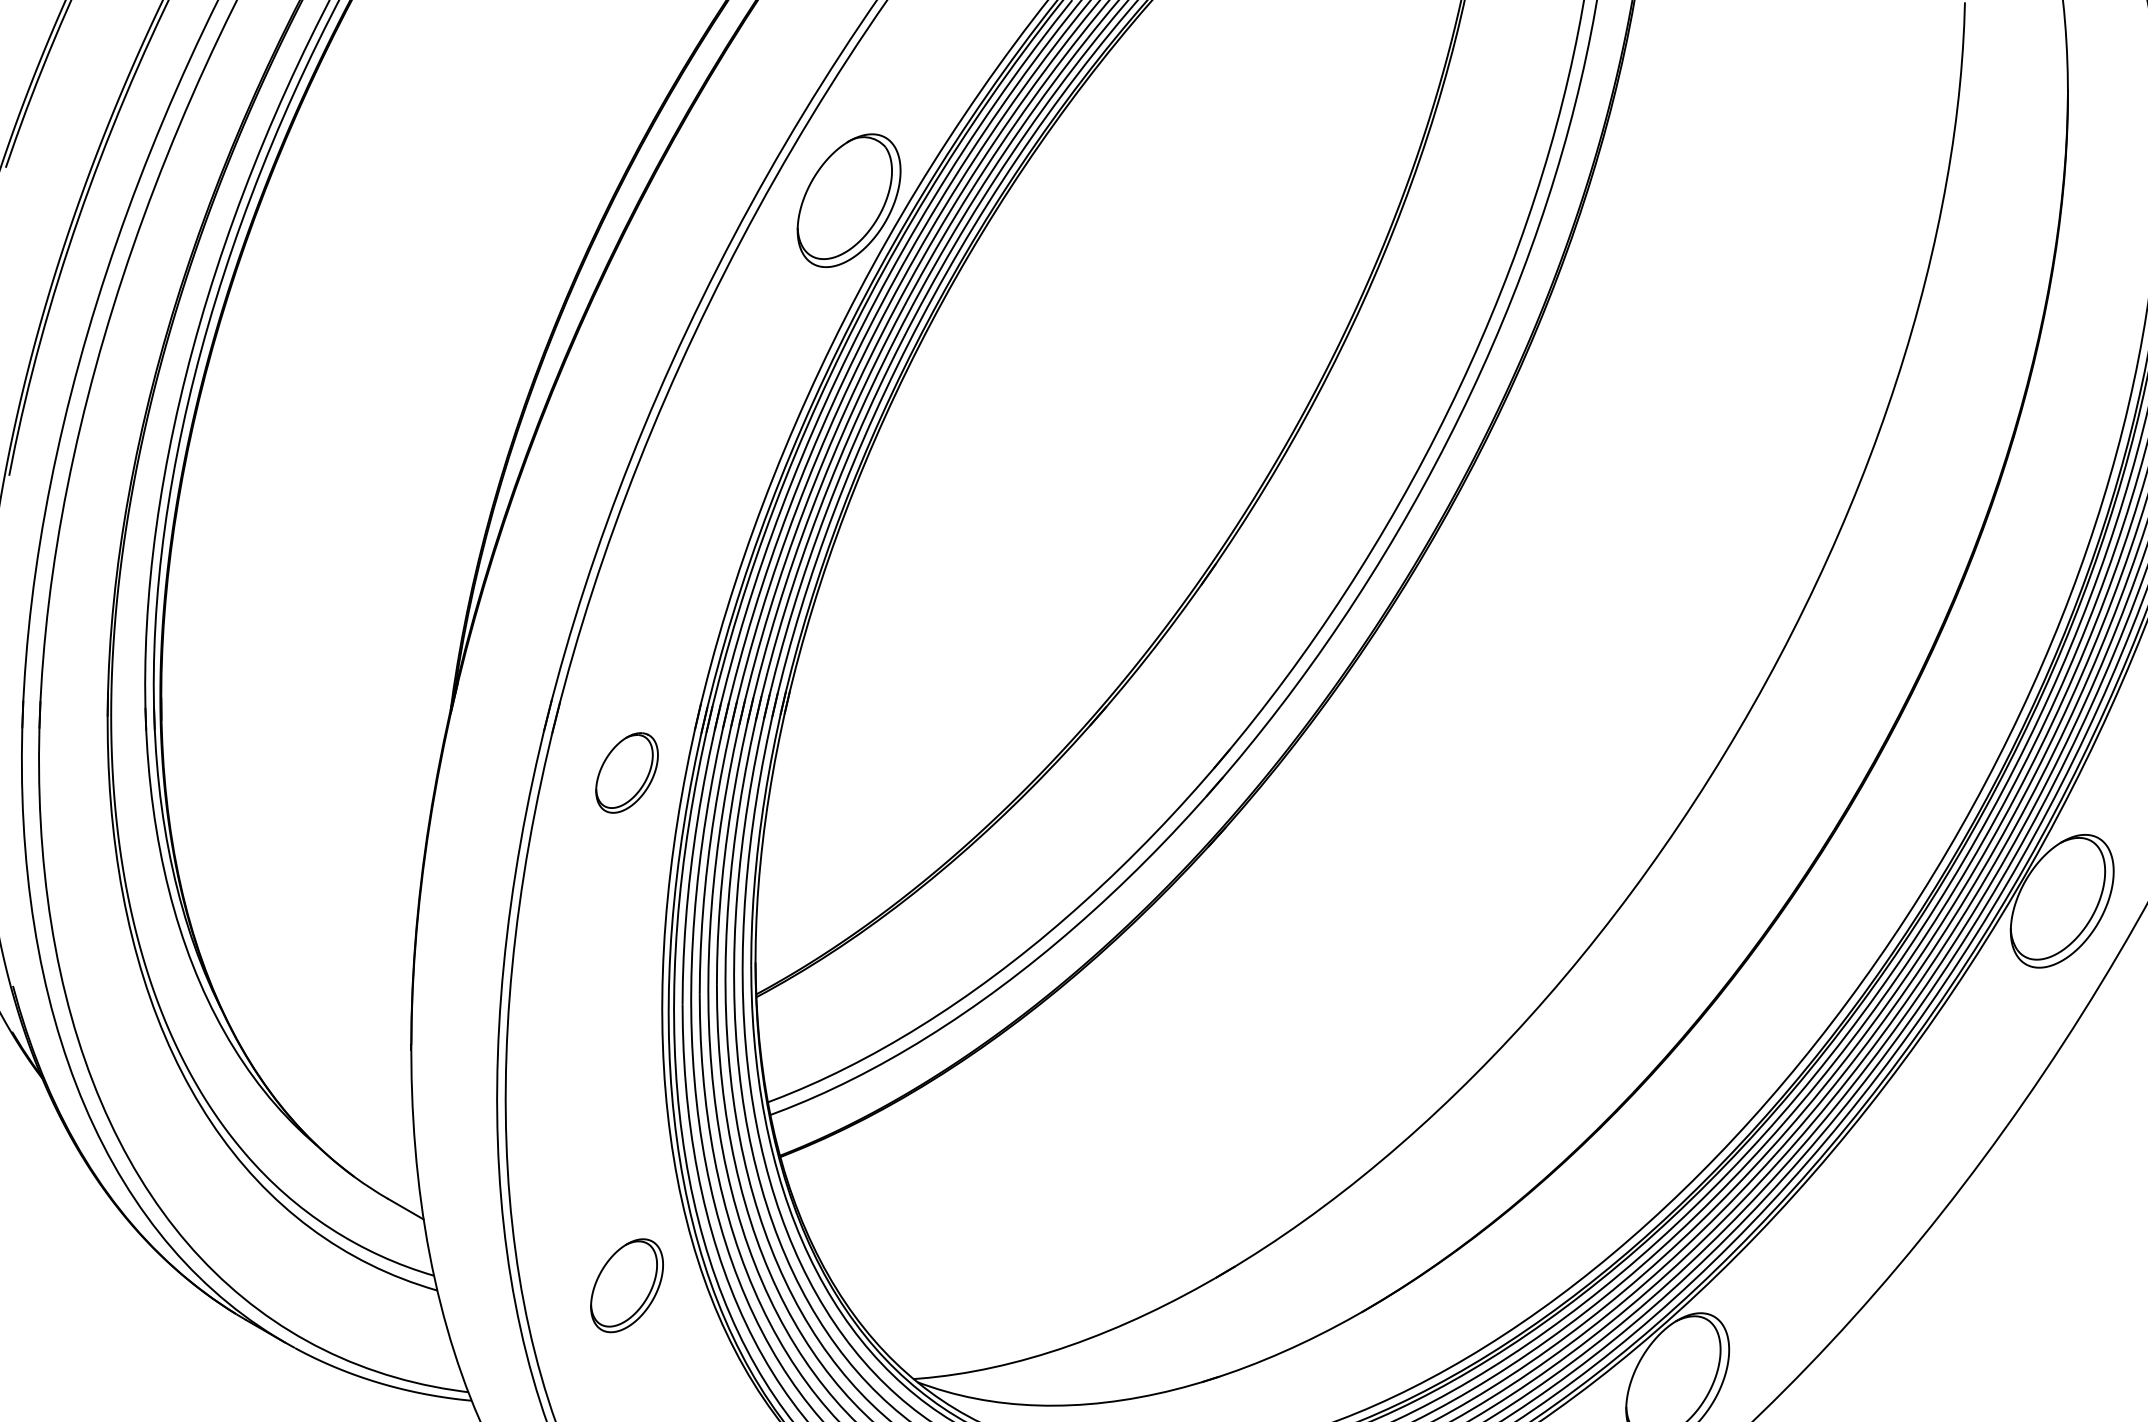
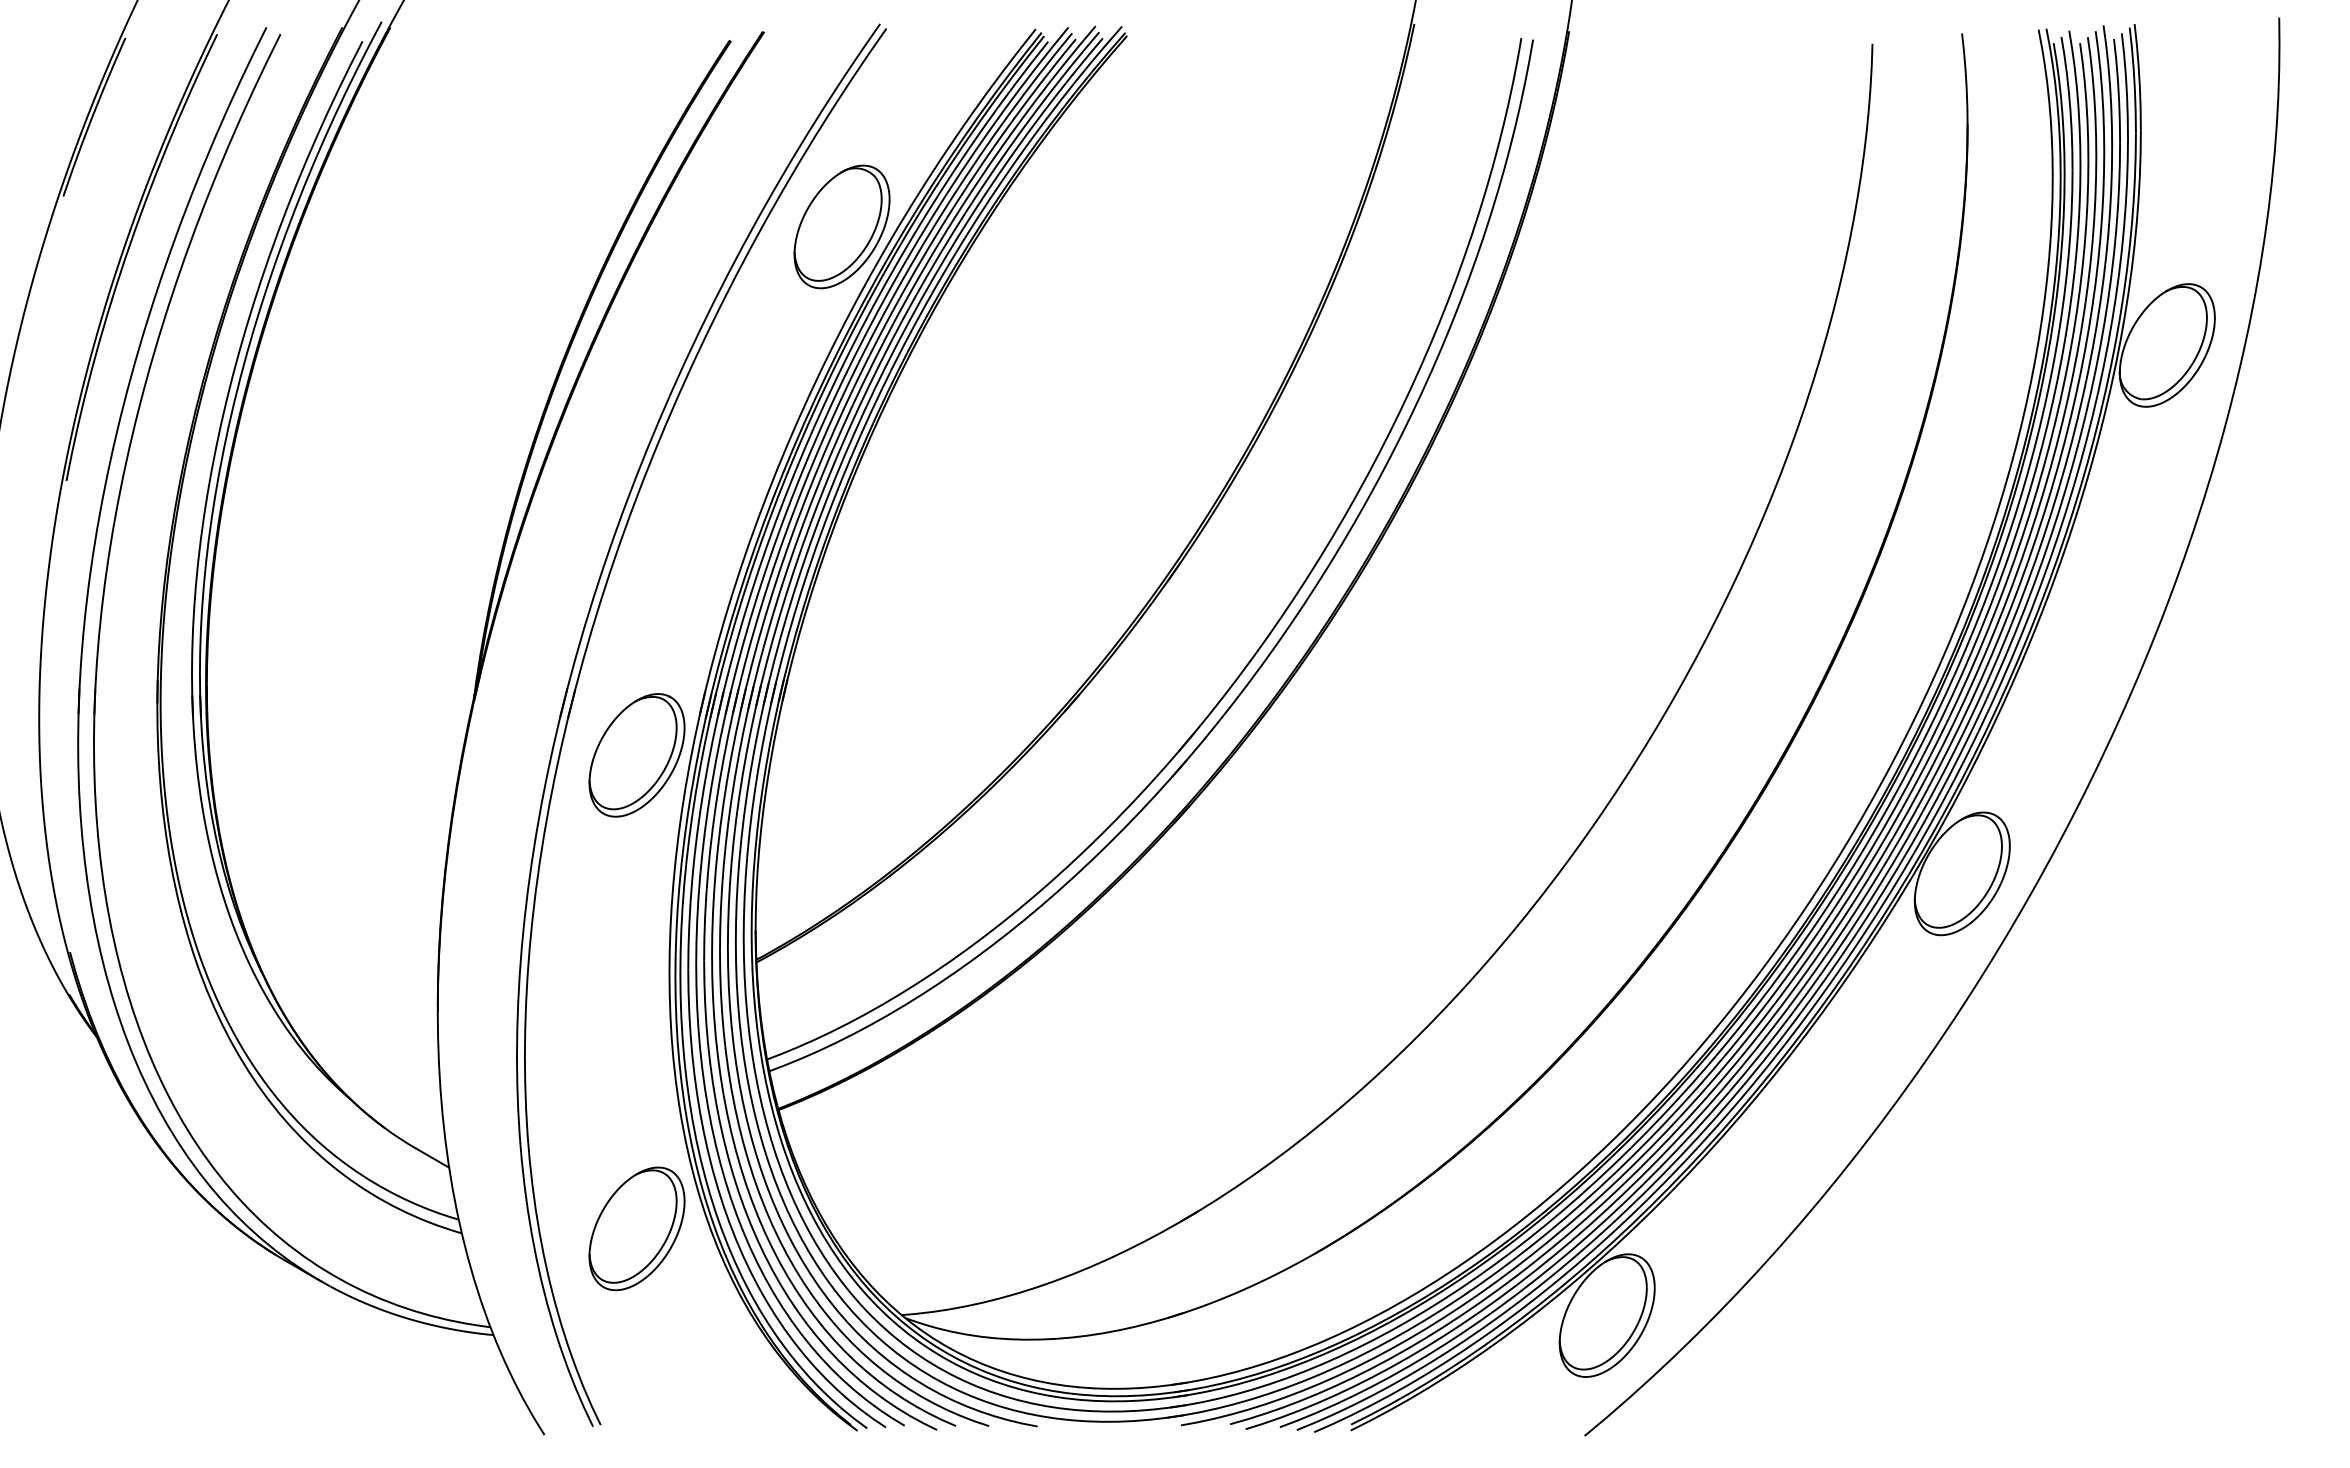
part: (626, 773) -> (636, 755), size x1.67
part: (626, 1285) -> (636, 1228), size x1.43

